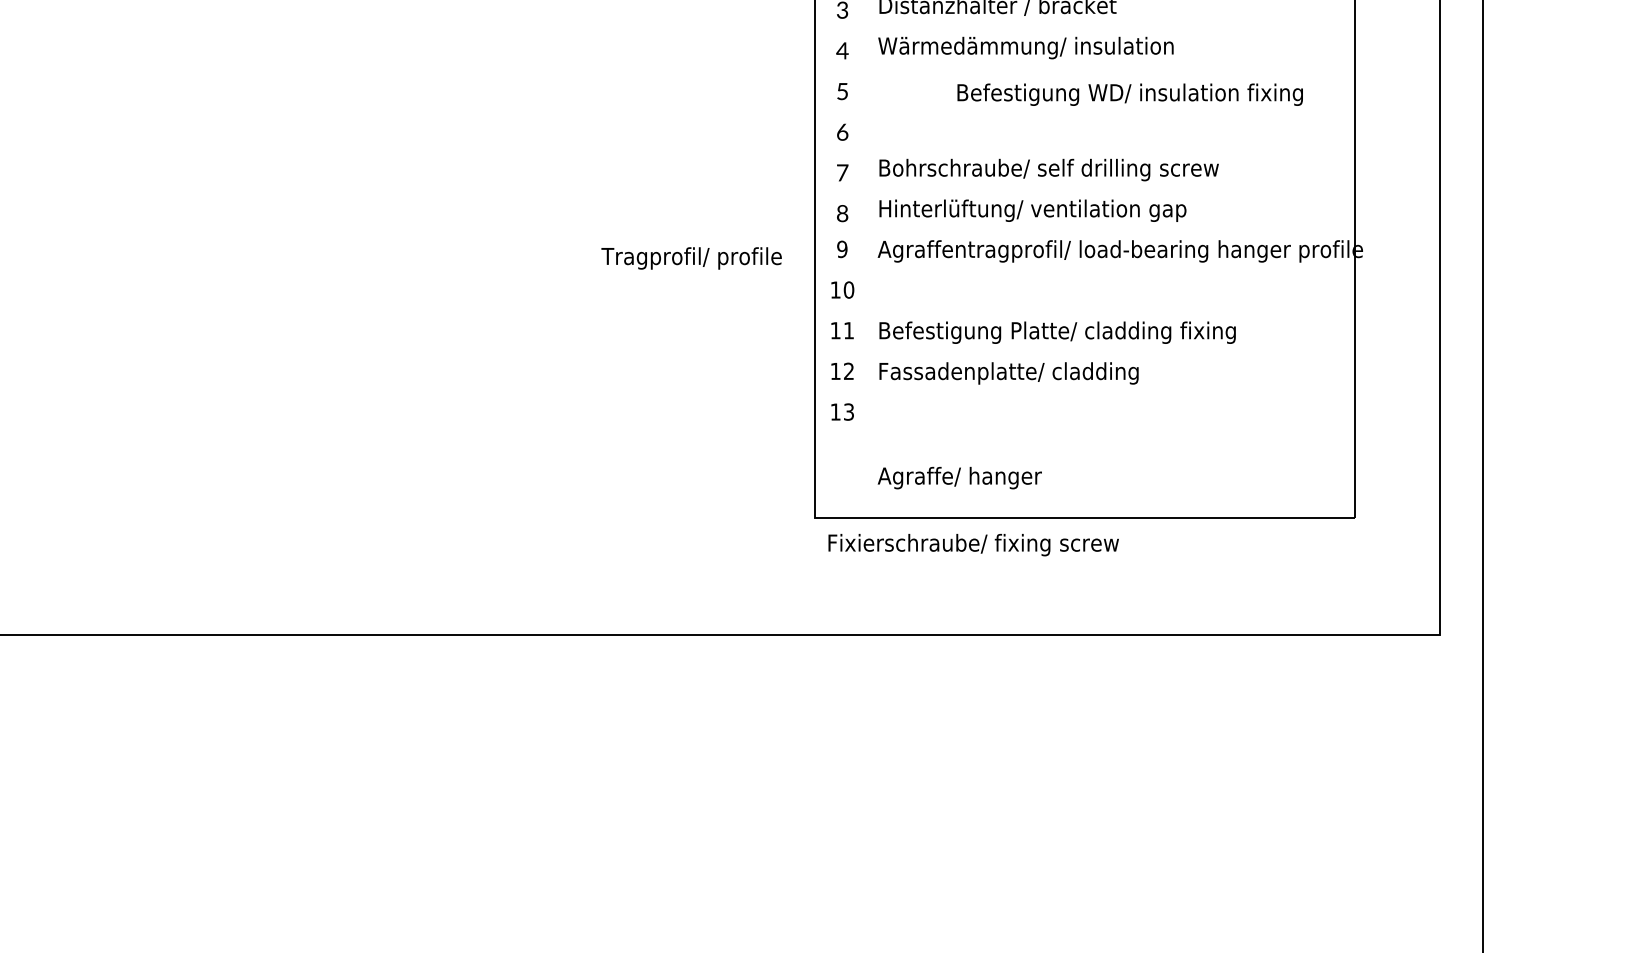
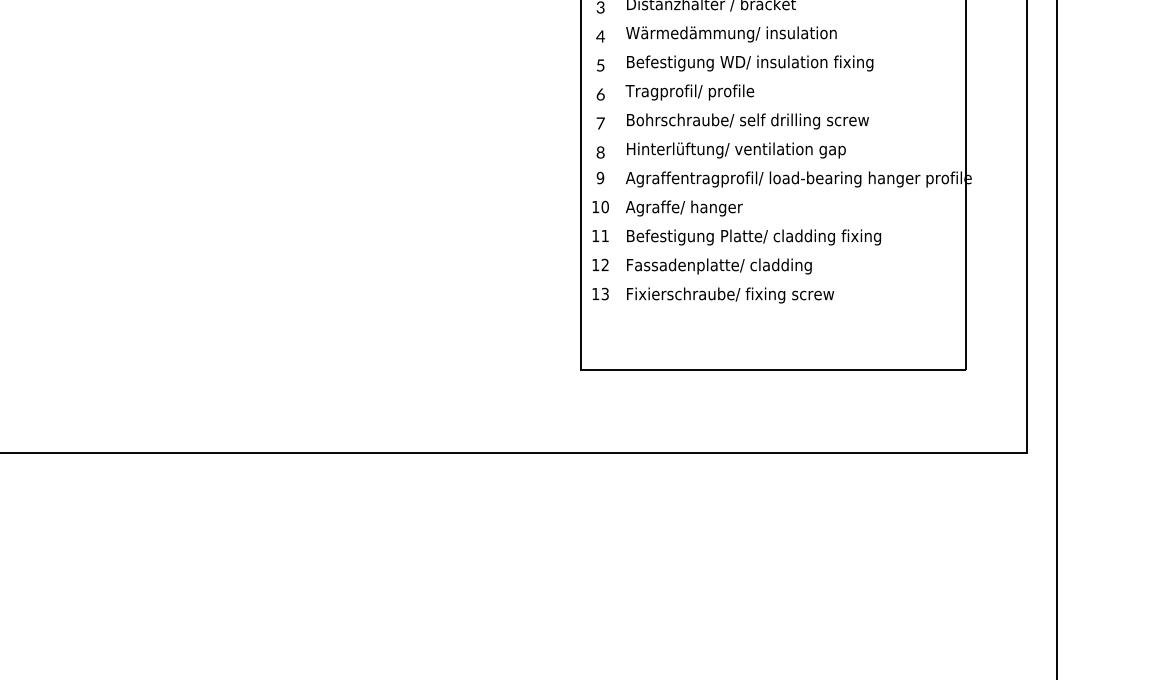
text: (1129, 94) -> (749, 63), moved
text: (691, 258) -> (689, 92), moved
text: (959, 477) -> (684, 208), moved
text: (973, 545) -> (730, 295), moved

